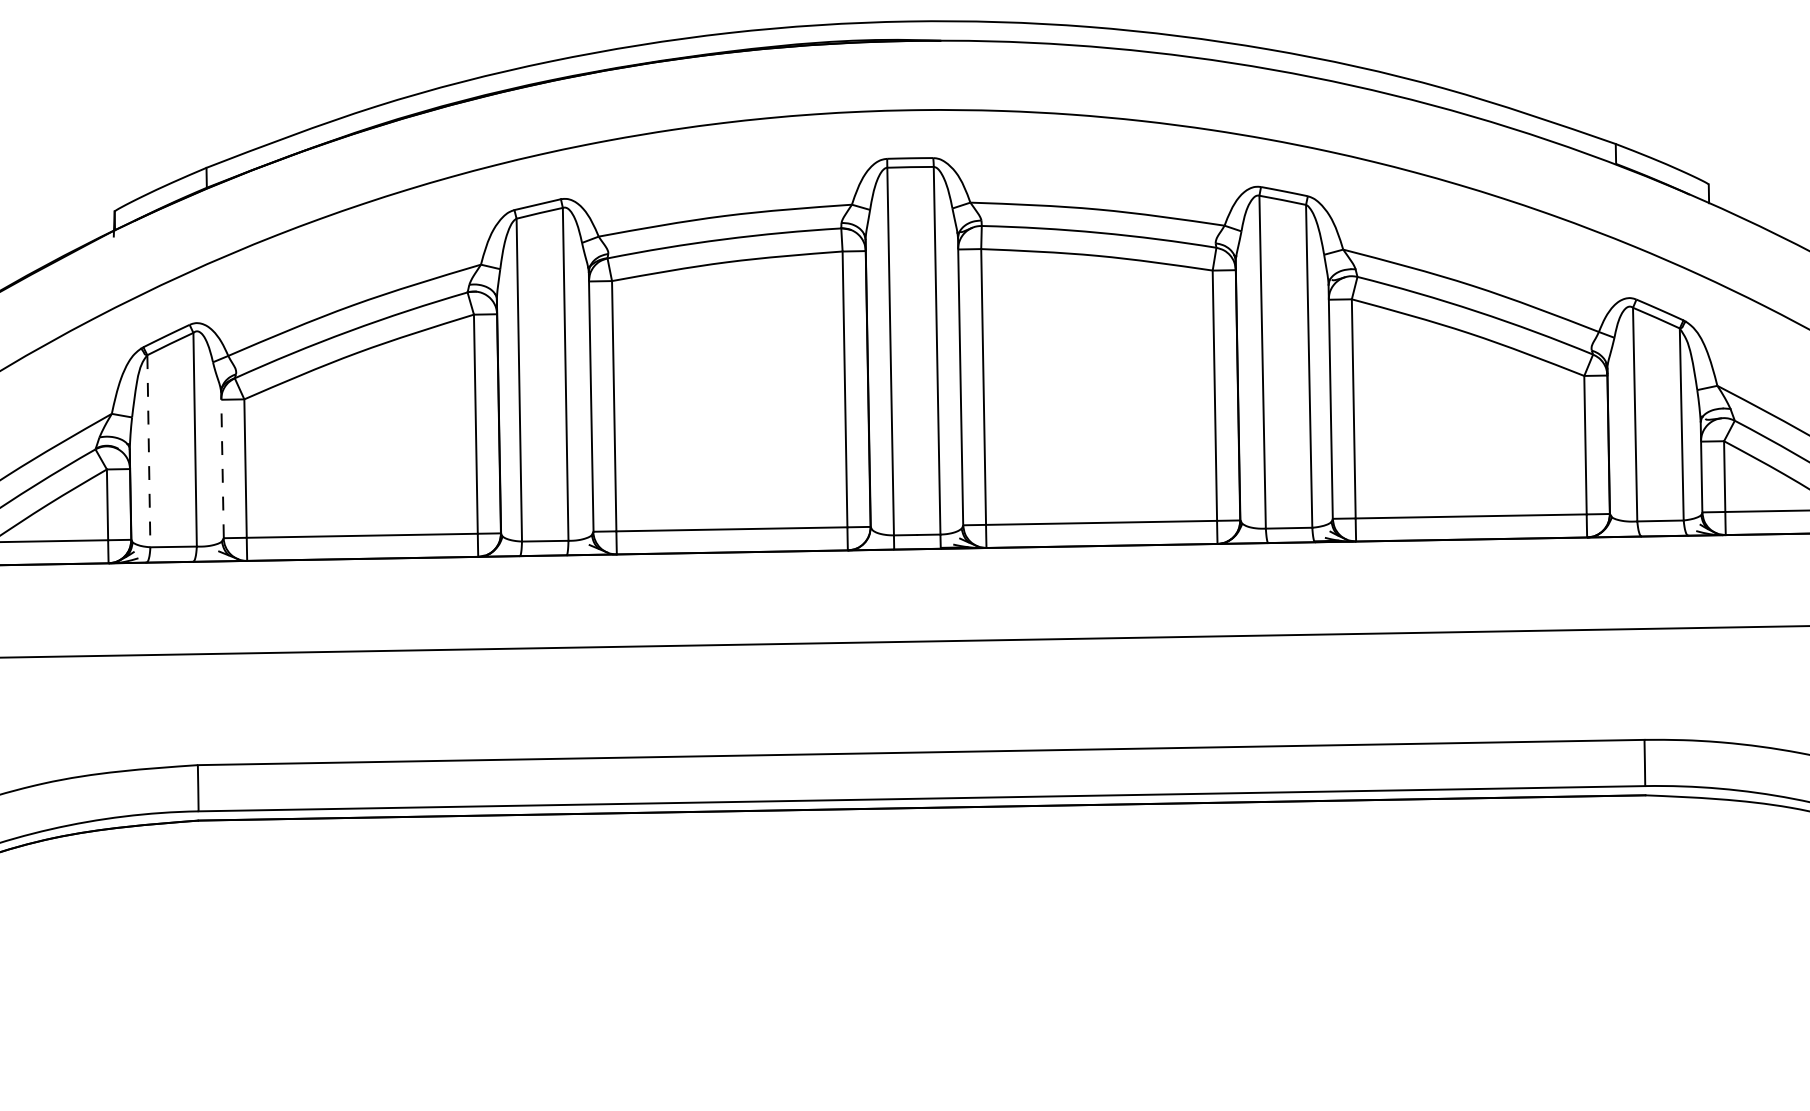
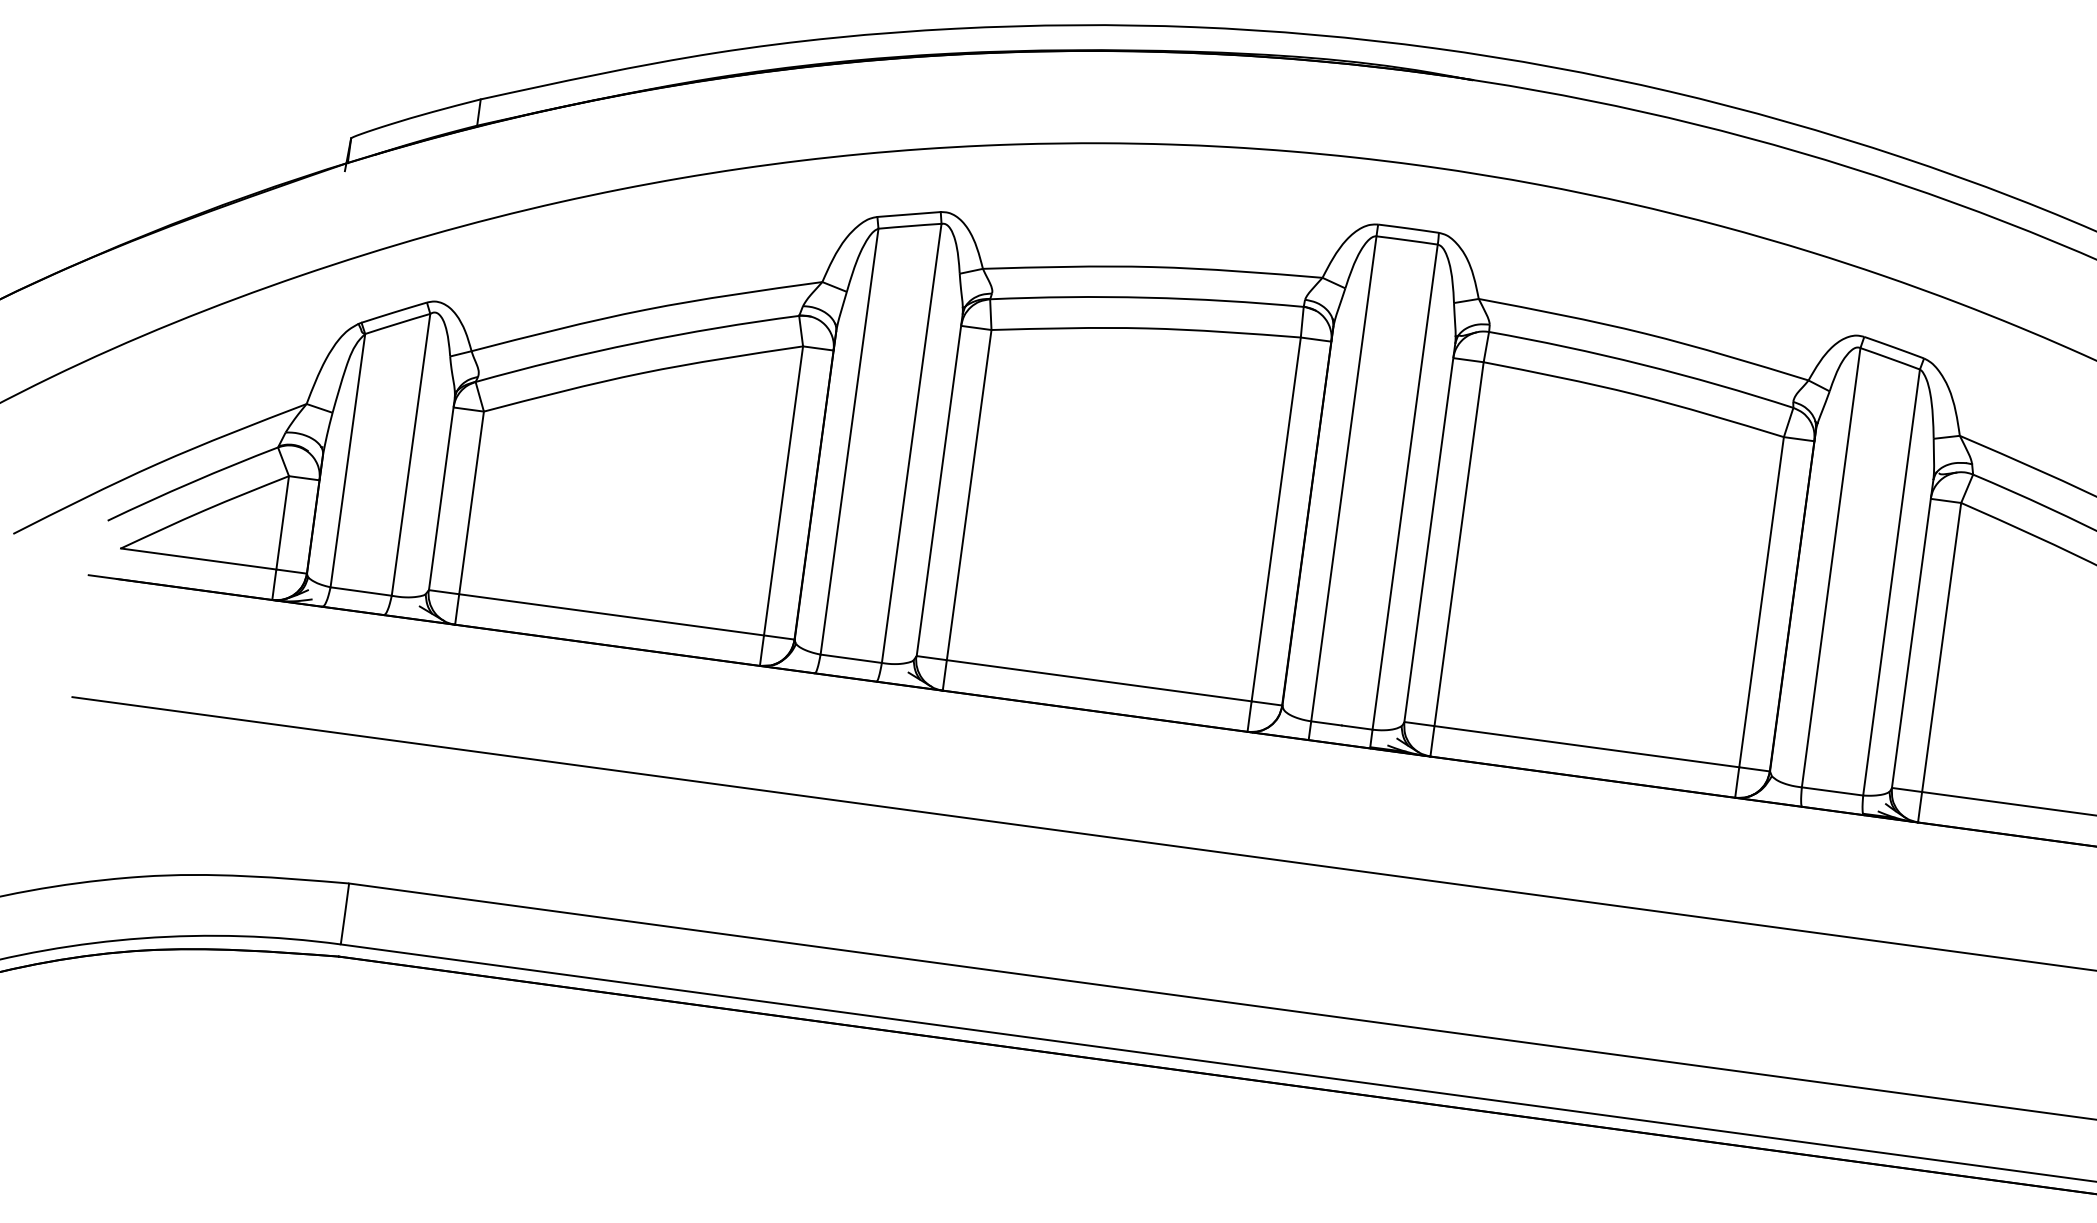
line: (148, 451) -> (347, 460), dashed -> solid
line: (222, 465) -> (441, 494), dashed -> solid

